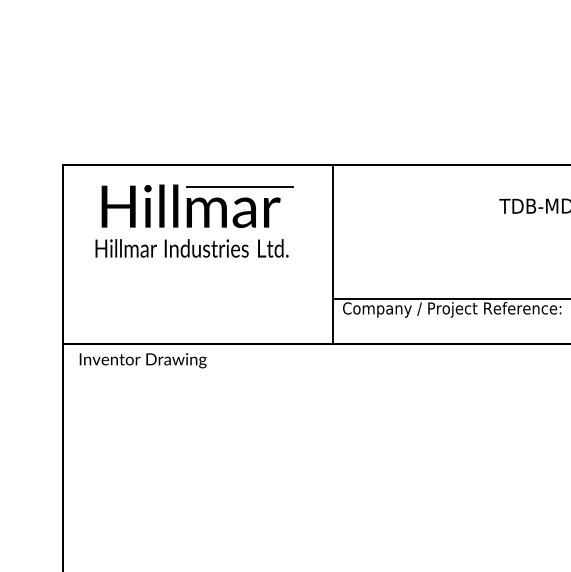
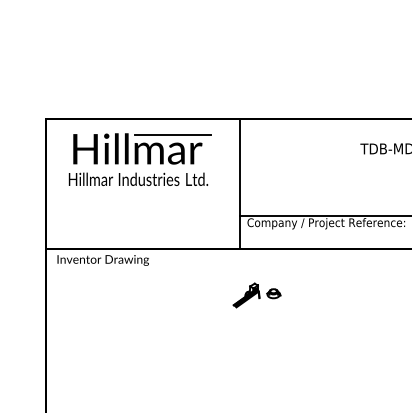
part: (355, 409) -> (256, 295), added

